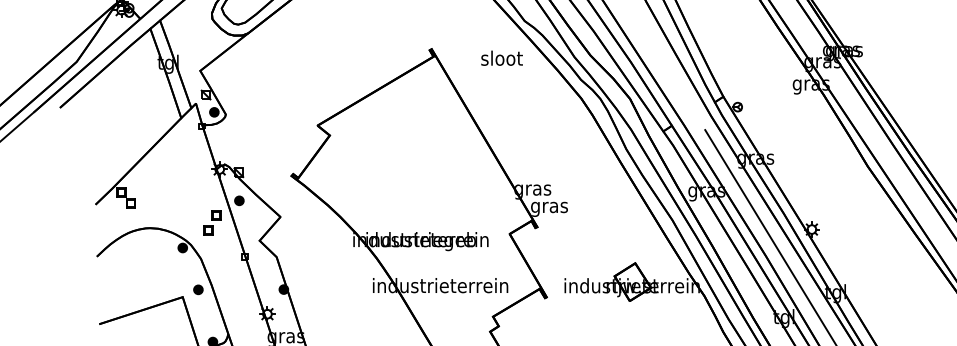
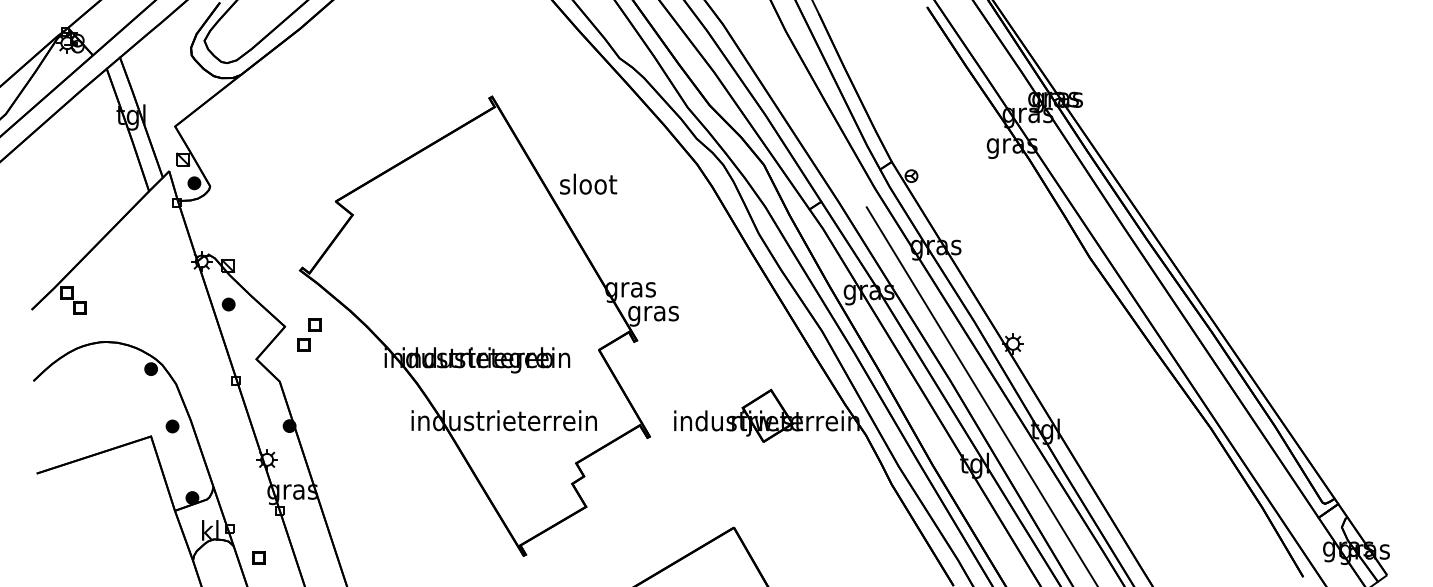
text: (502, 57) -> (588, 183), moved
part: (212, 222) -> (309, 334), moved

